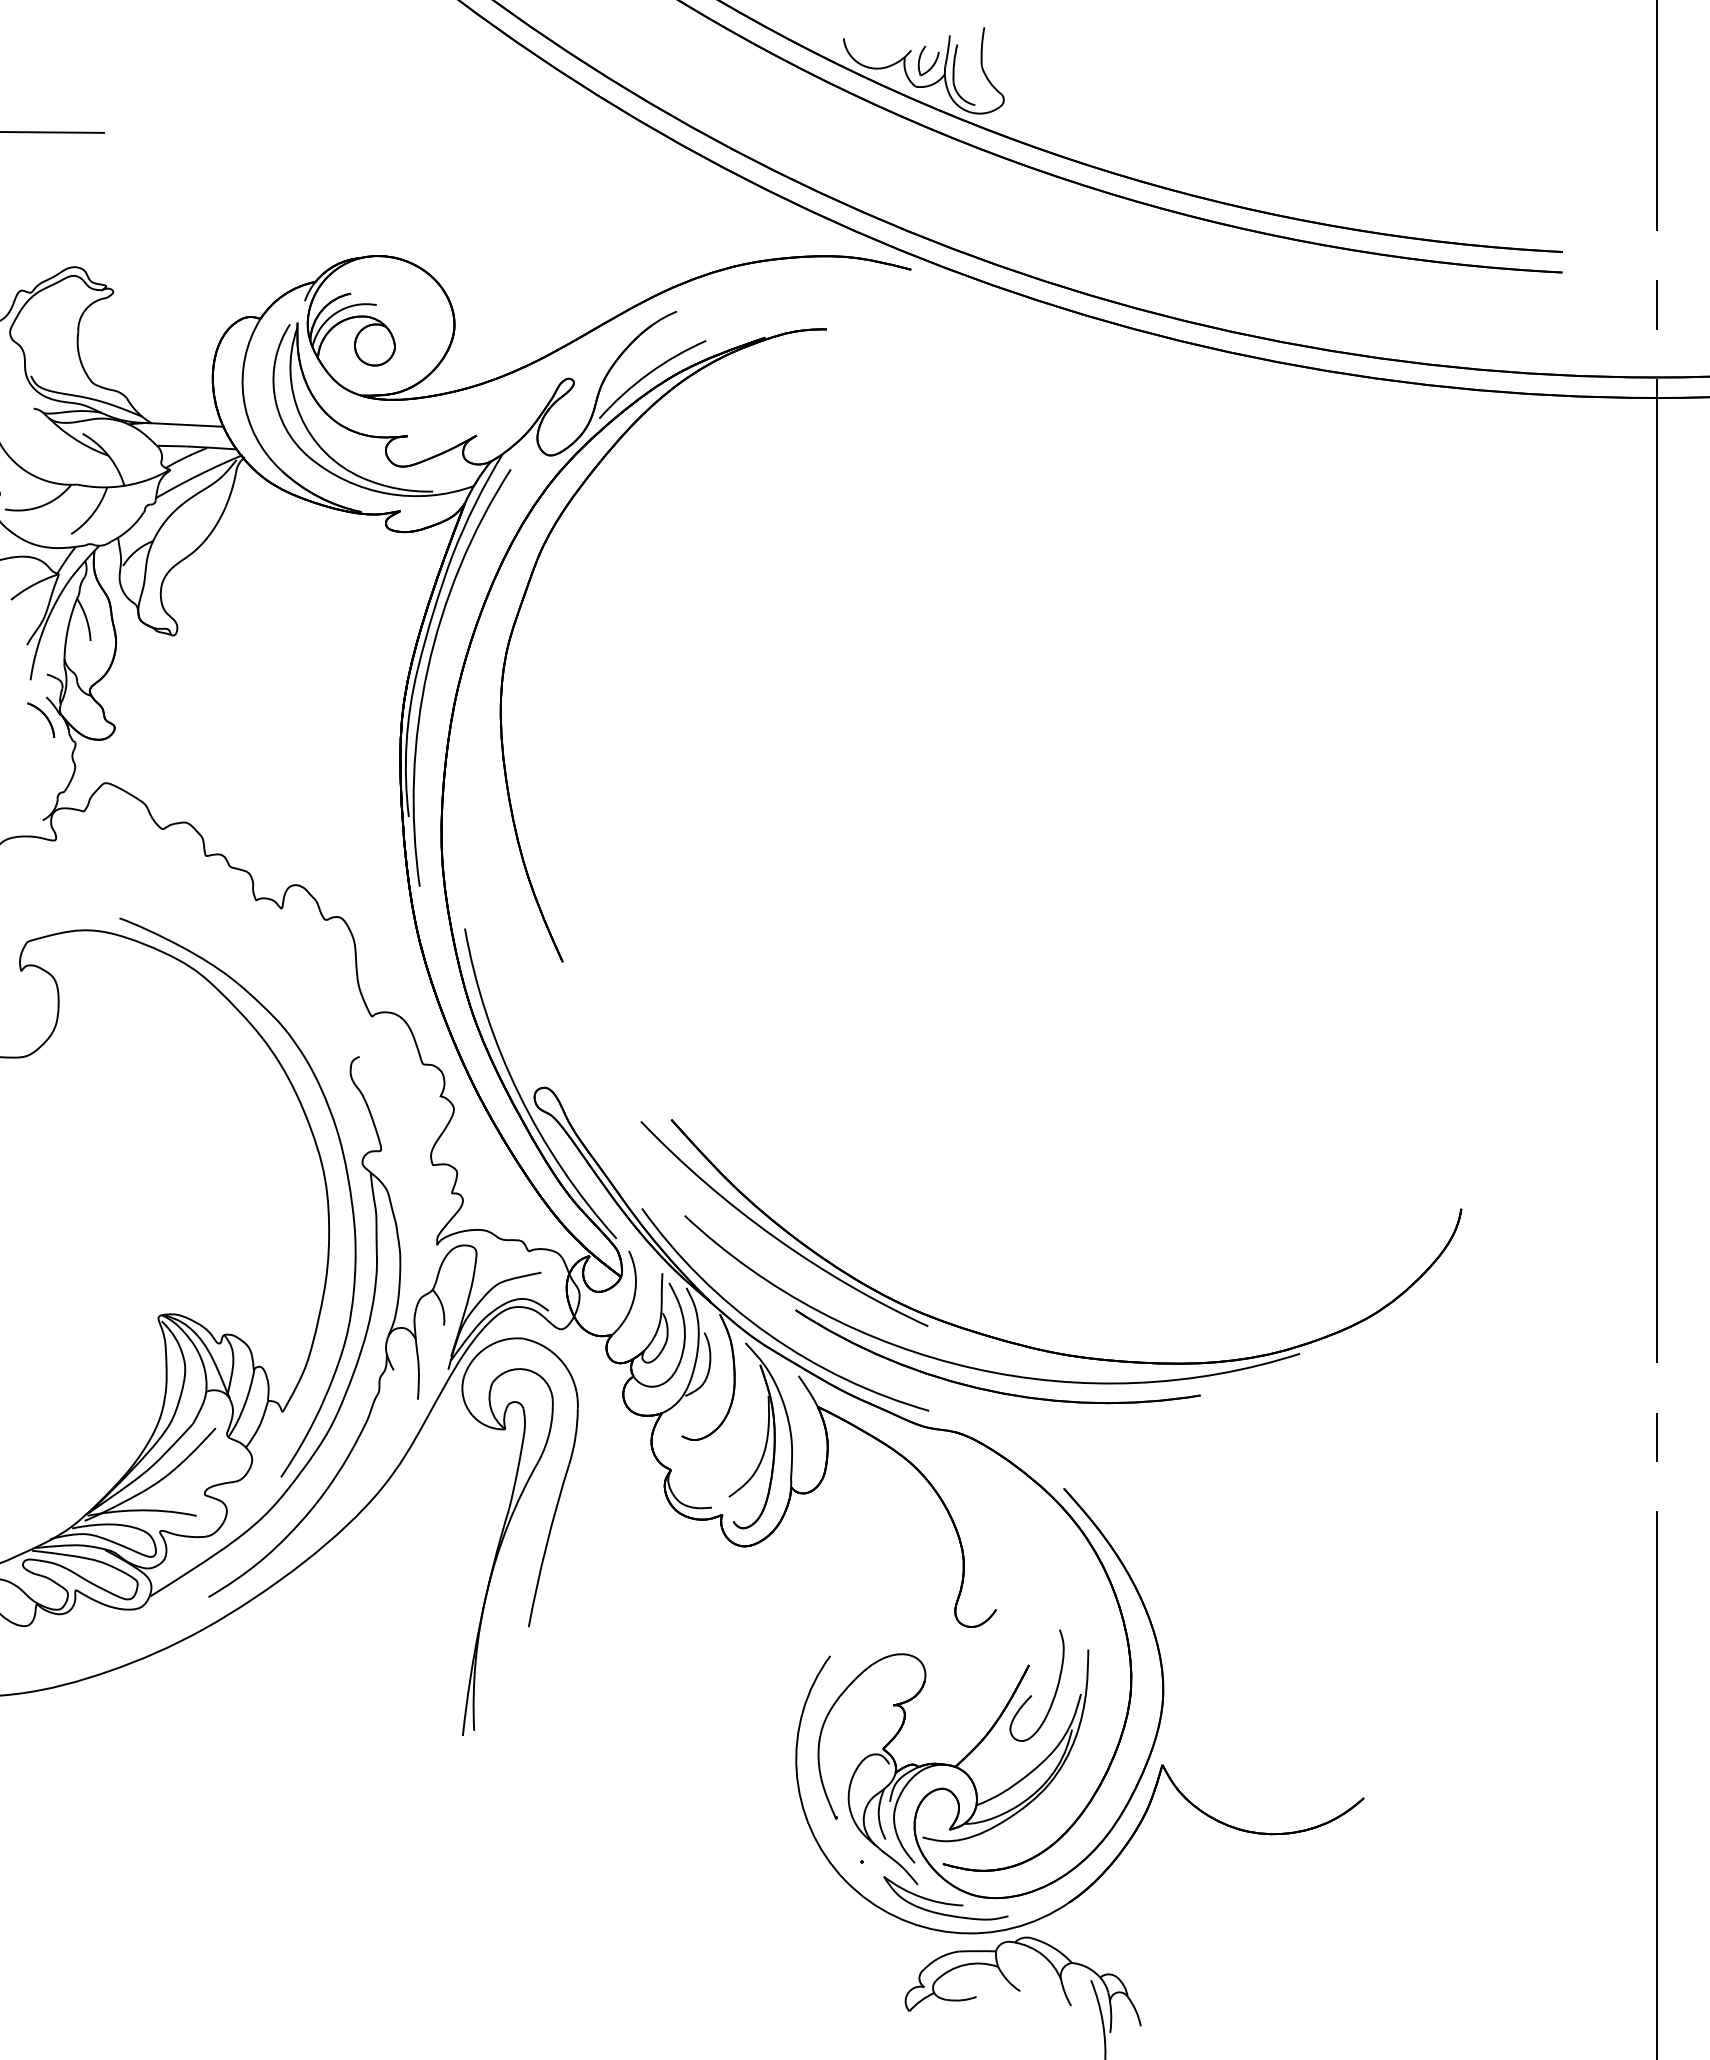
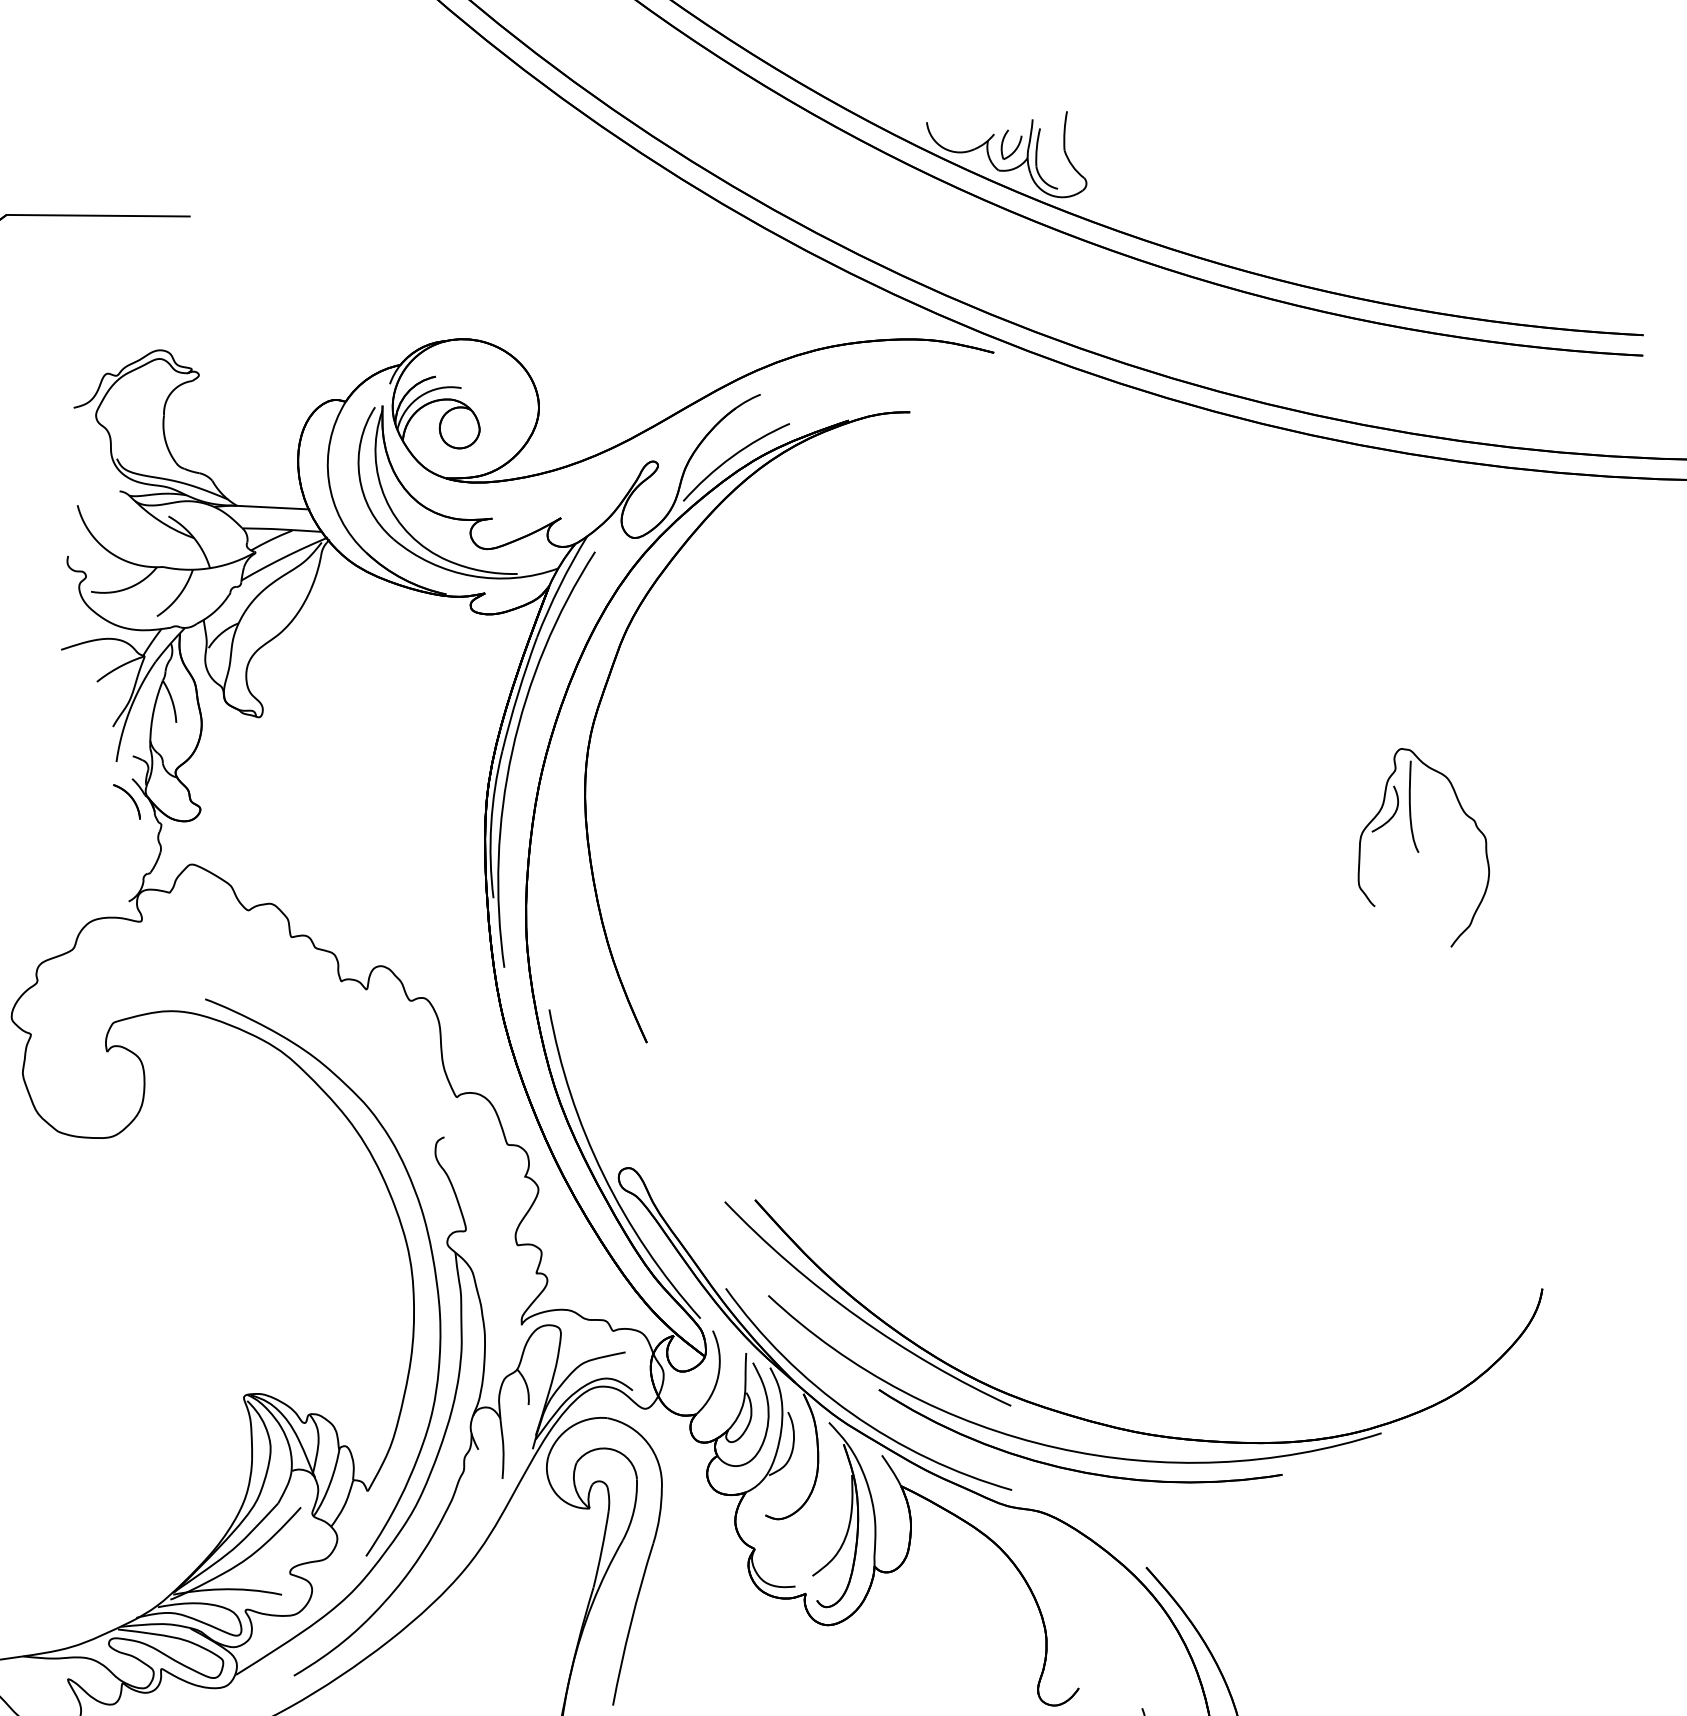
part: (1342, 766) -> (1423, 847), added

